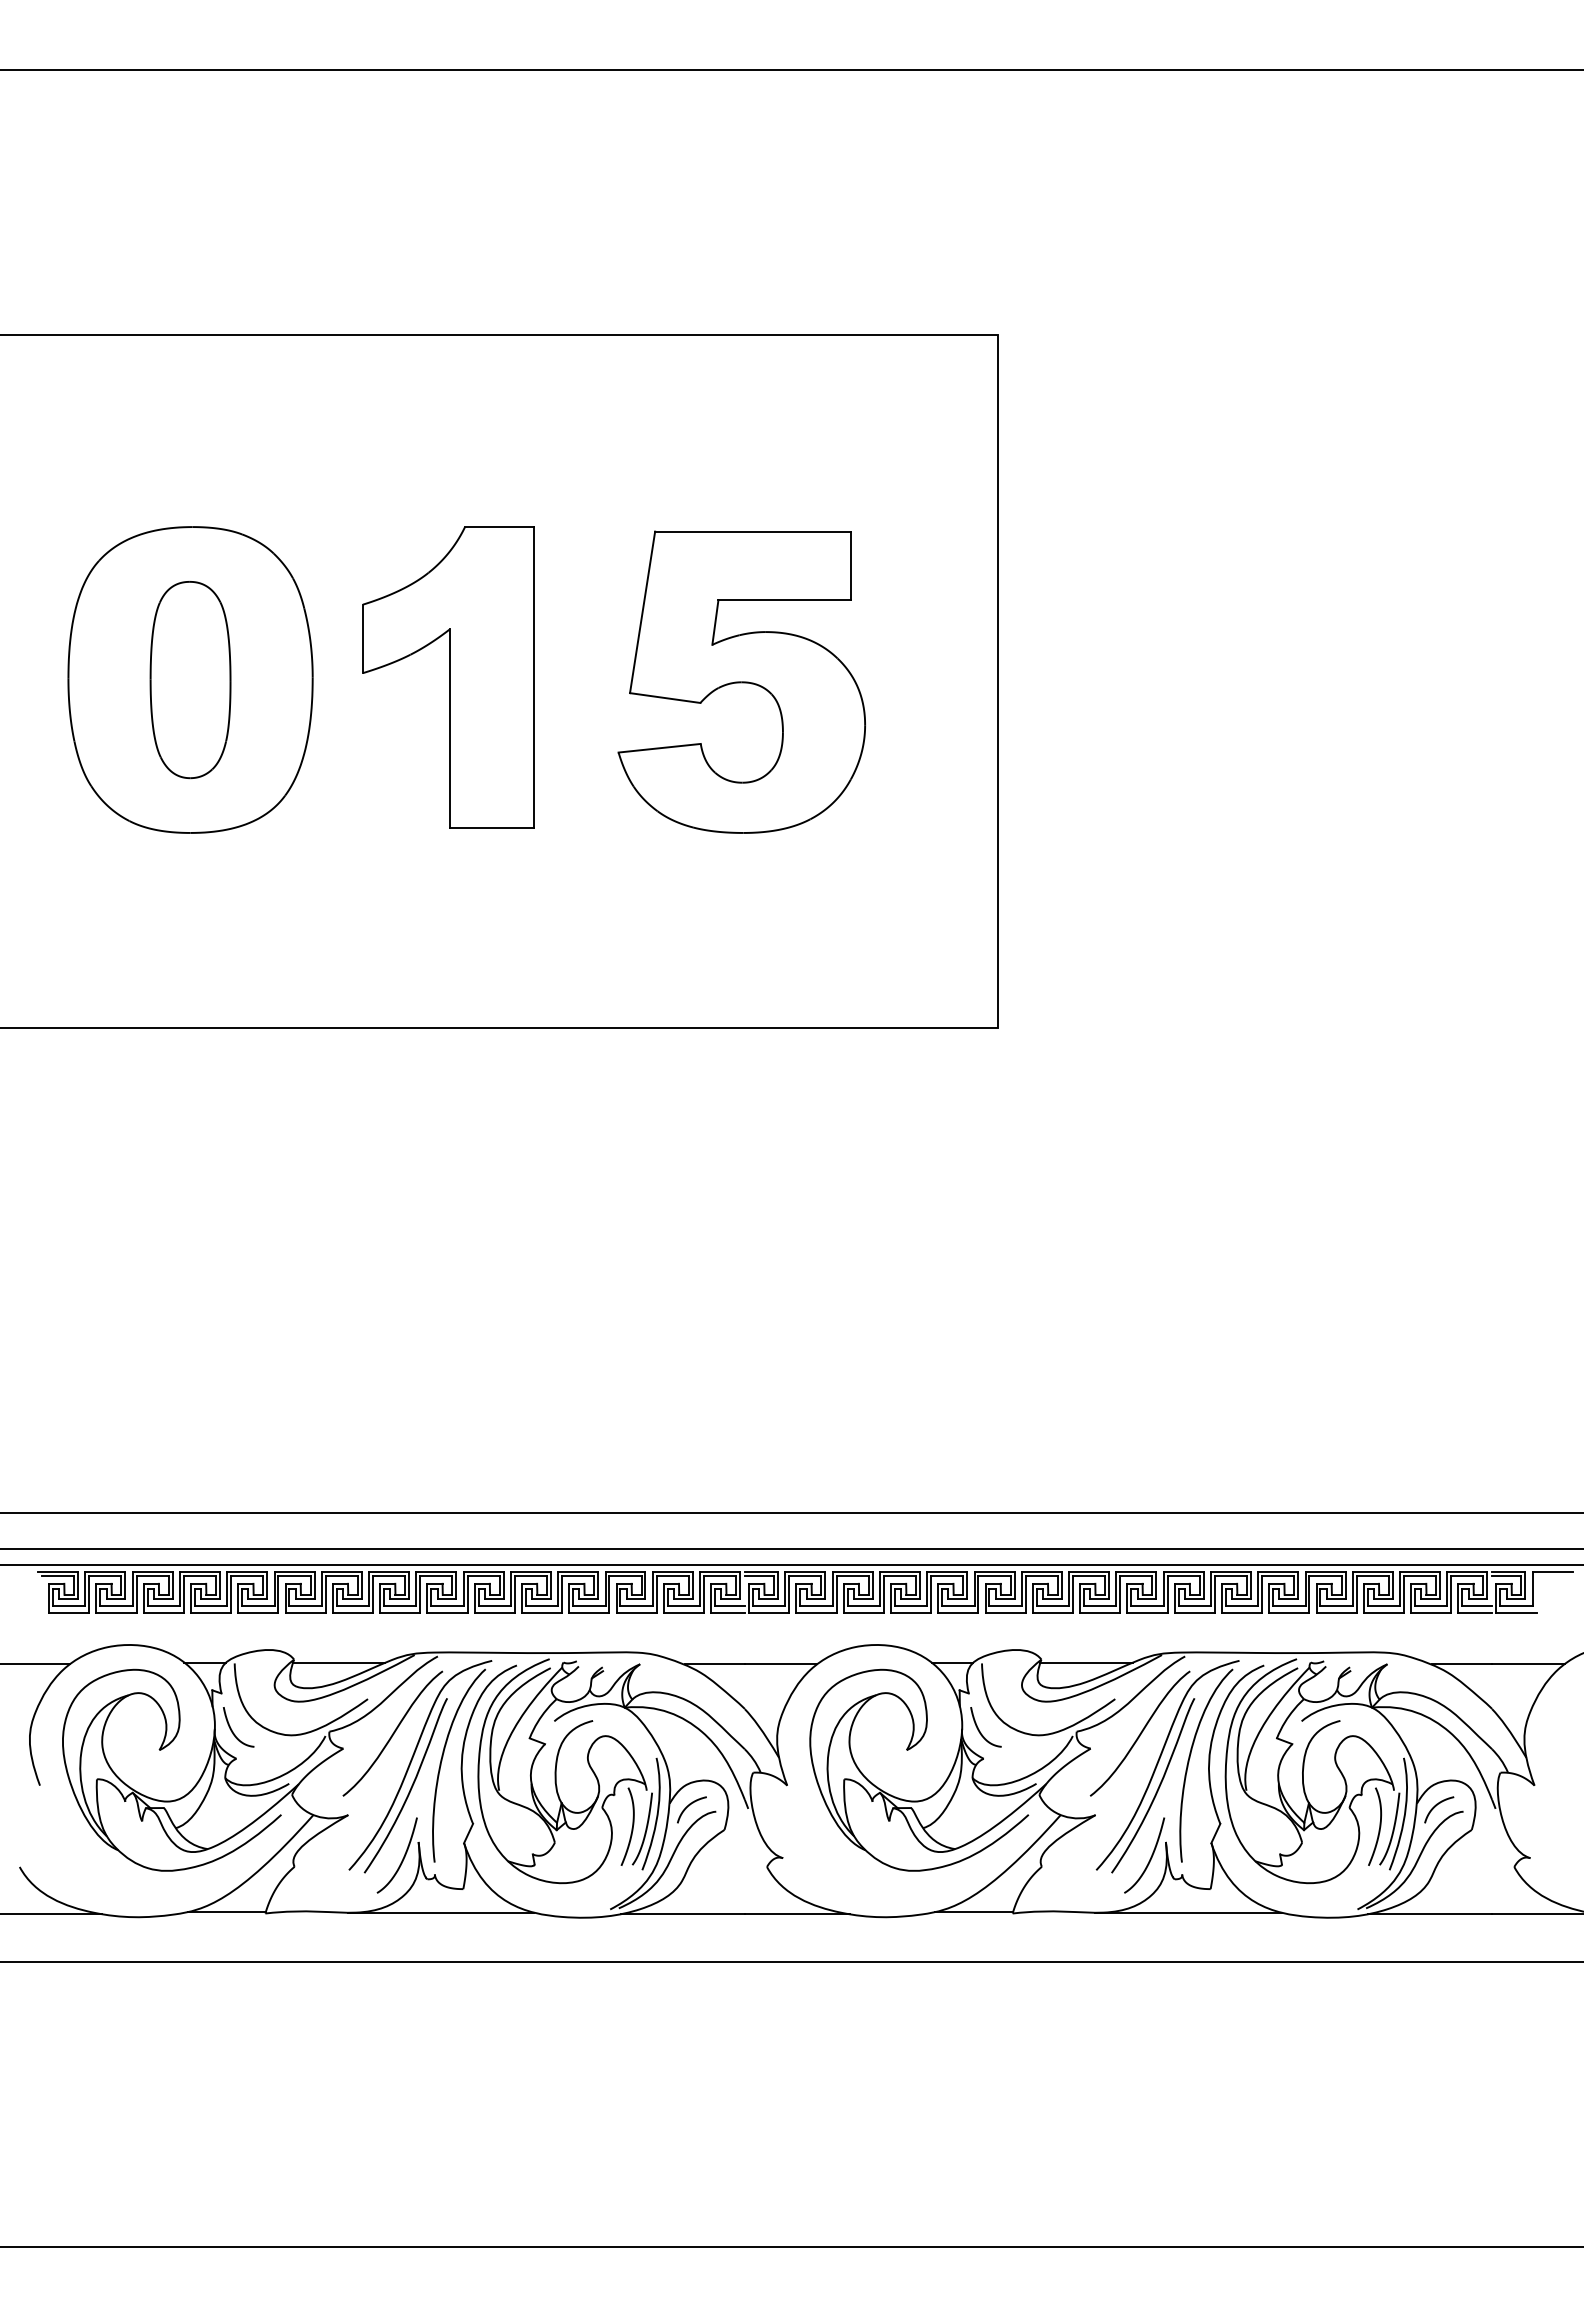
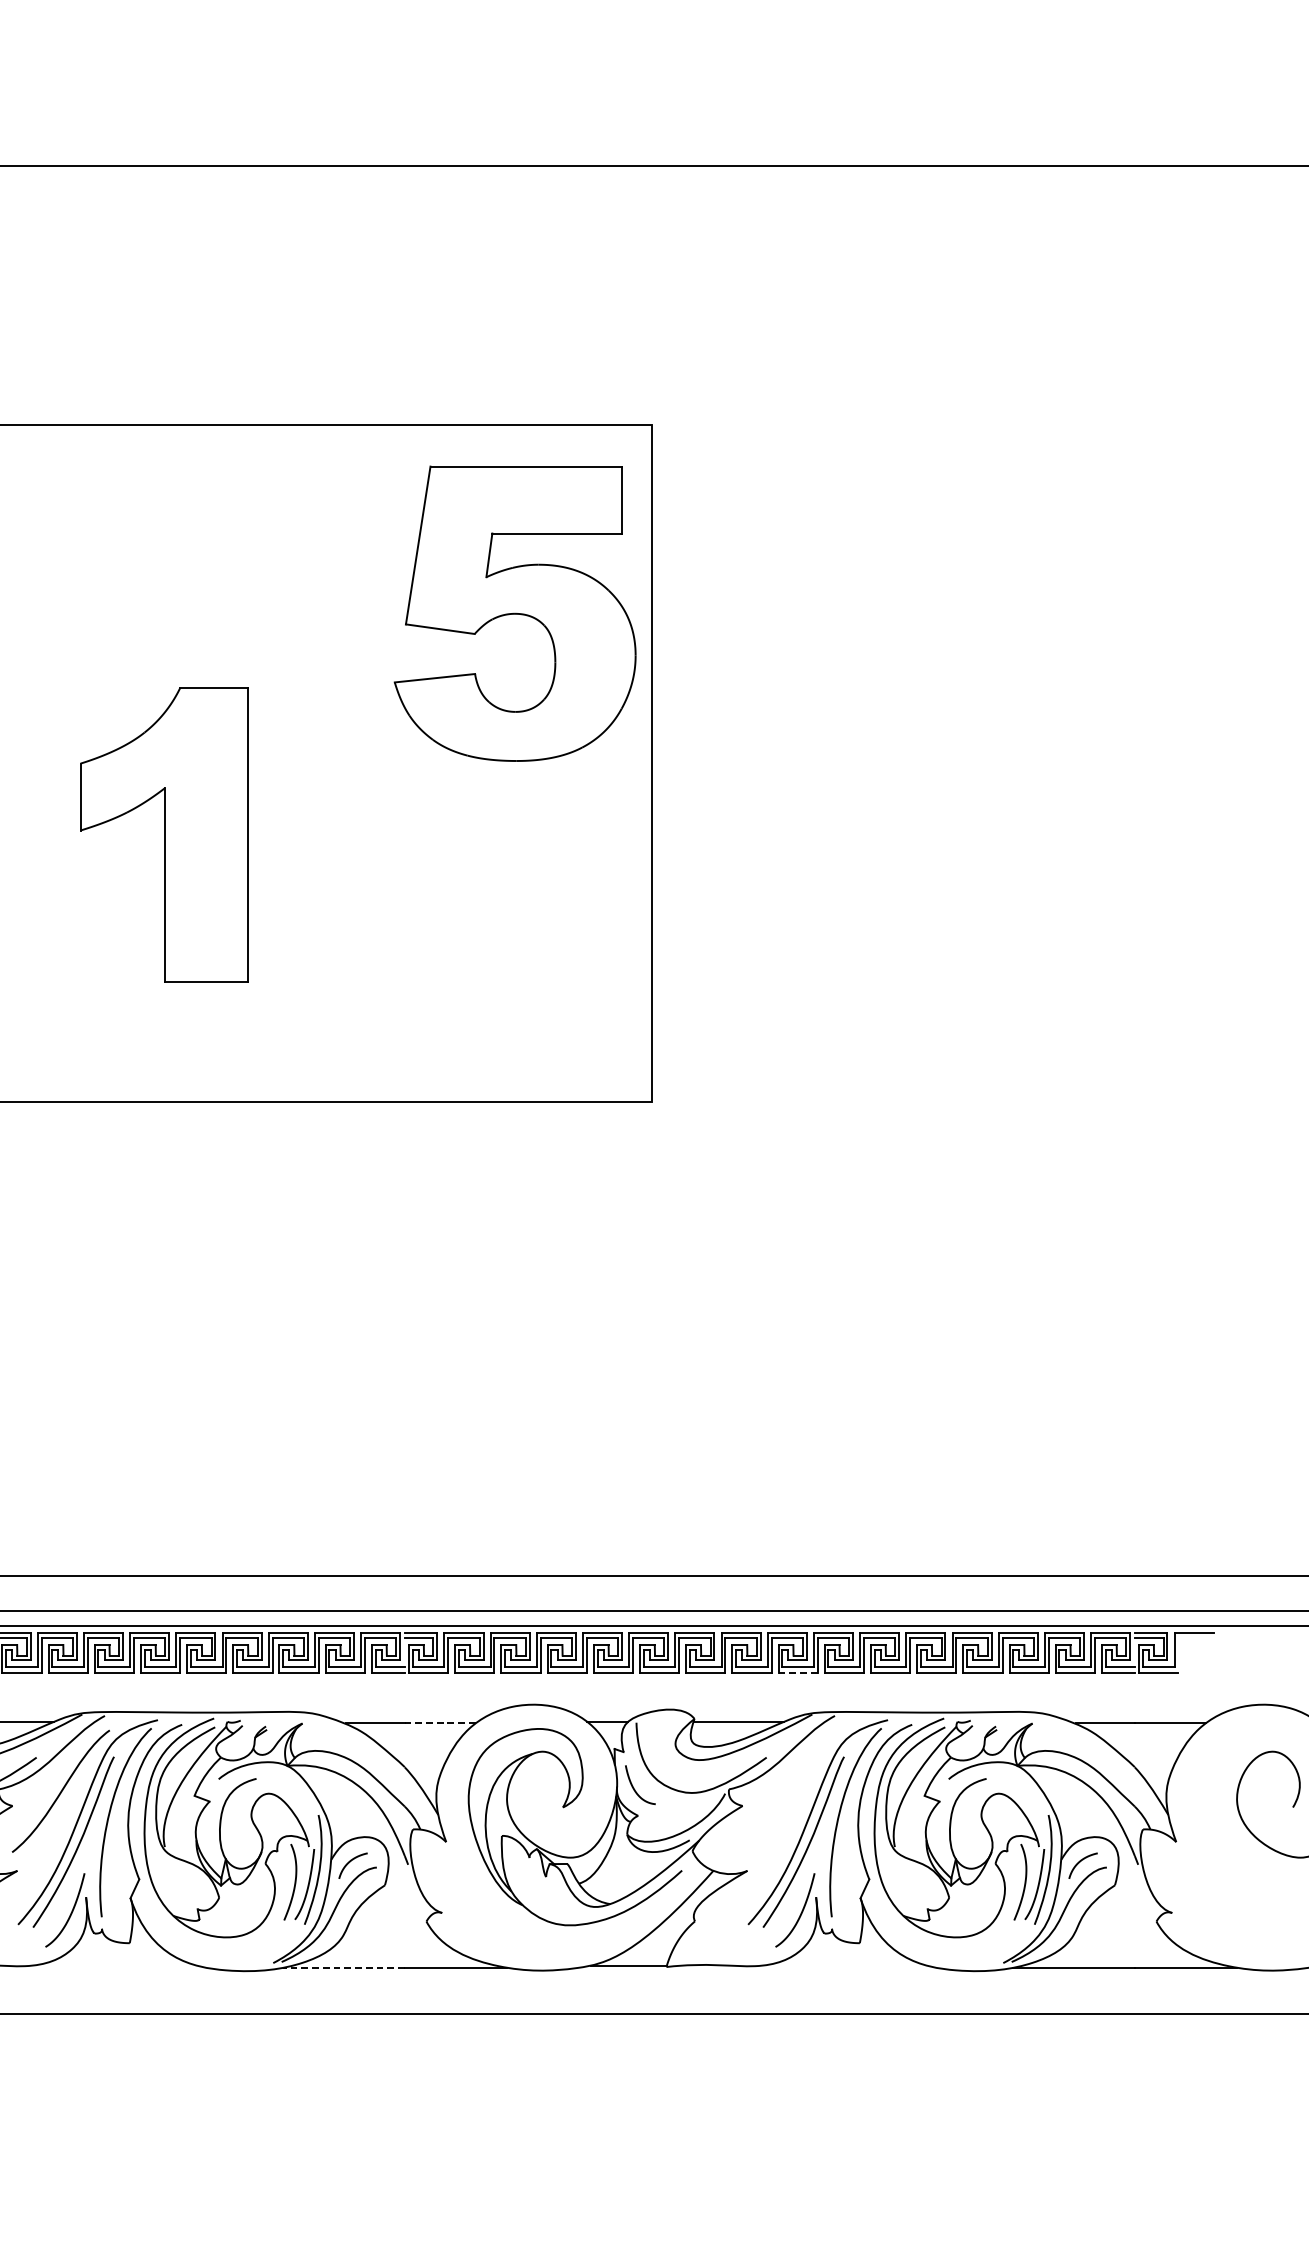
part: (448, 677) -> (164, 834), moved
part: (741, 681) -> (514, 613), moved
line: (1147, 1612) -> (798, 1672), solid -> dashed
line: (780, 1664) -> (439, 1723), solid -> dashed
curve: (1139, 1733) -> (790, 1791), removed
line: (440, 1912) -> (107, 1966), removed
line: (1188, 1912) -> (838, 1966), removed
line: (682, 1914) -> (343, 1967), solid -> dashed

